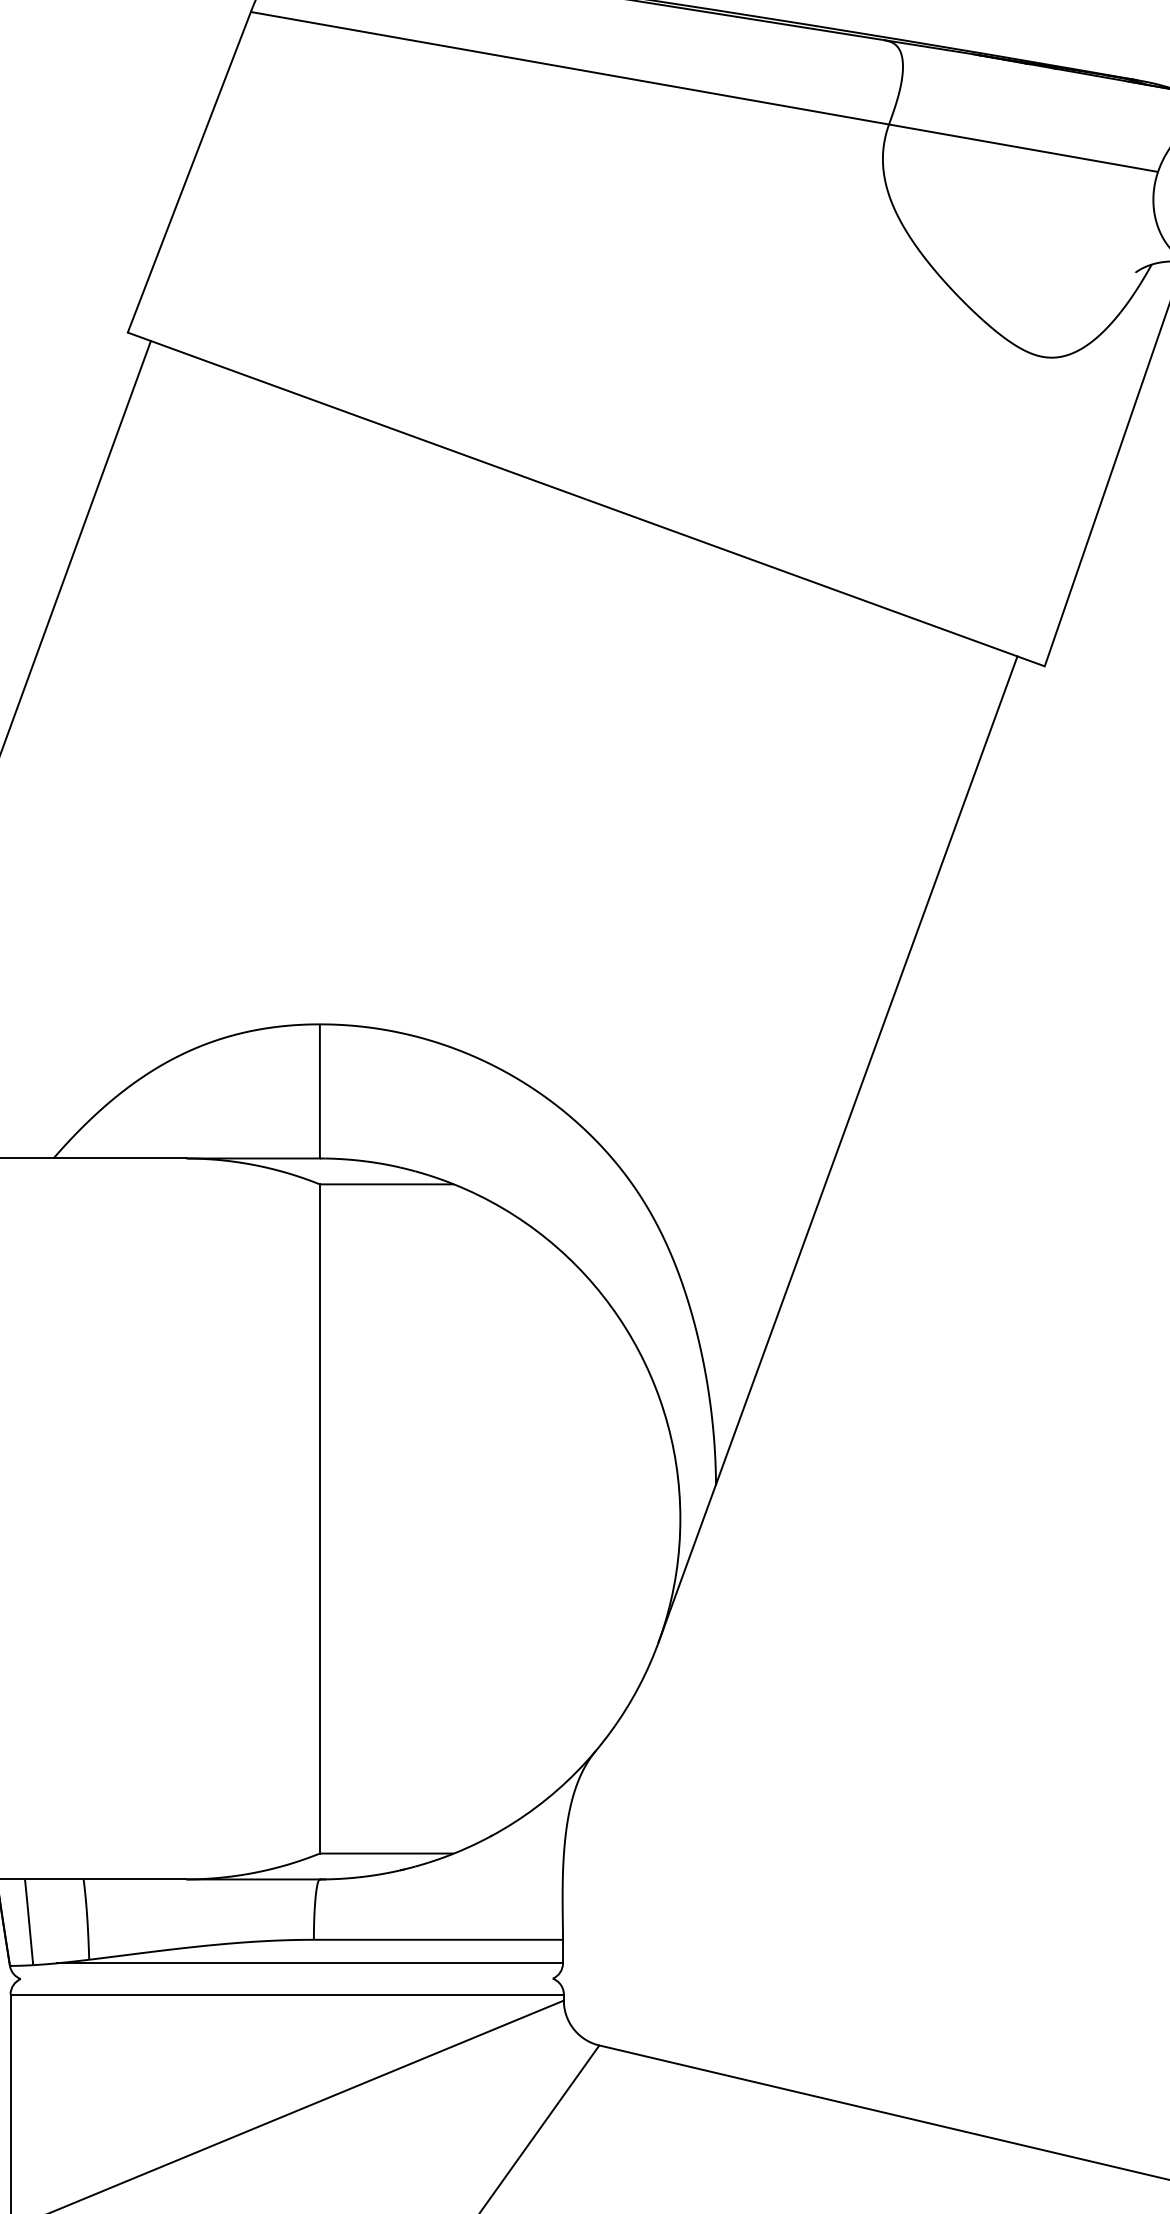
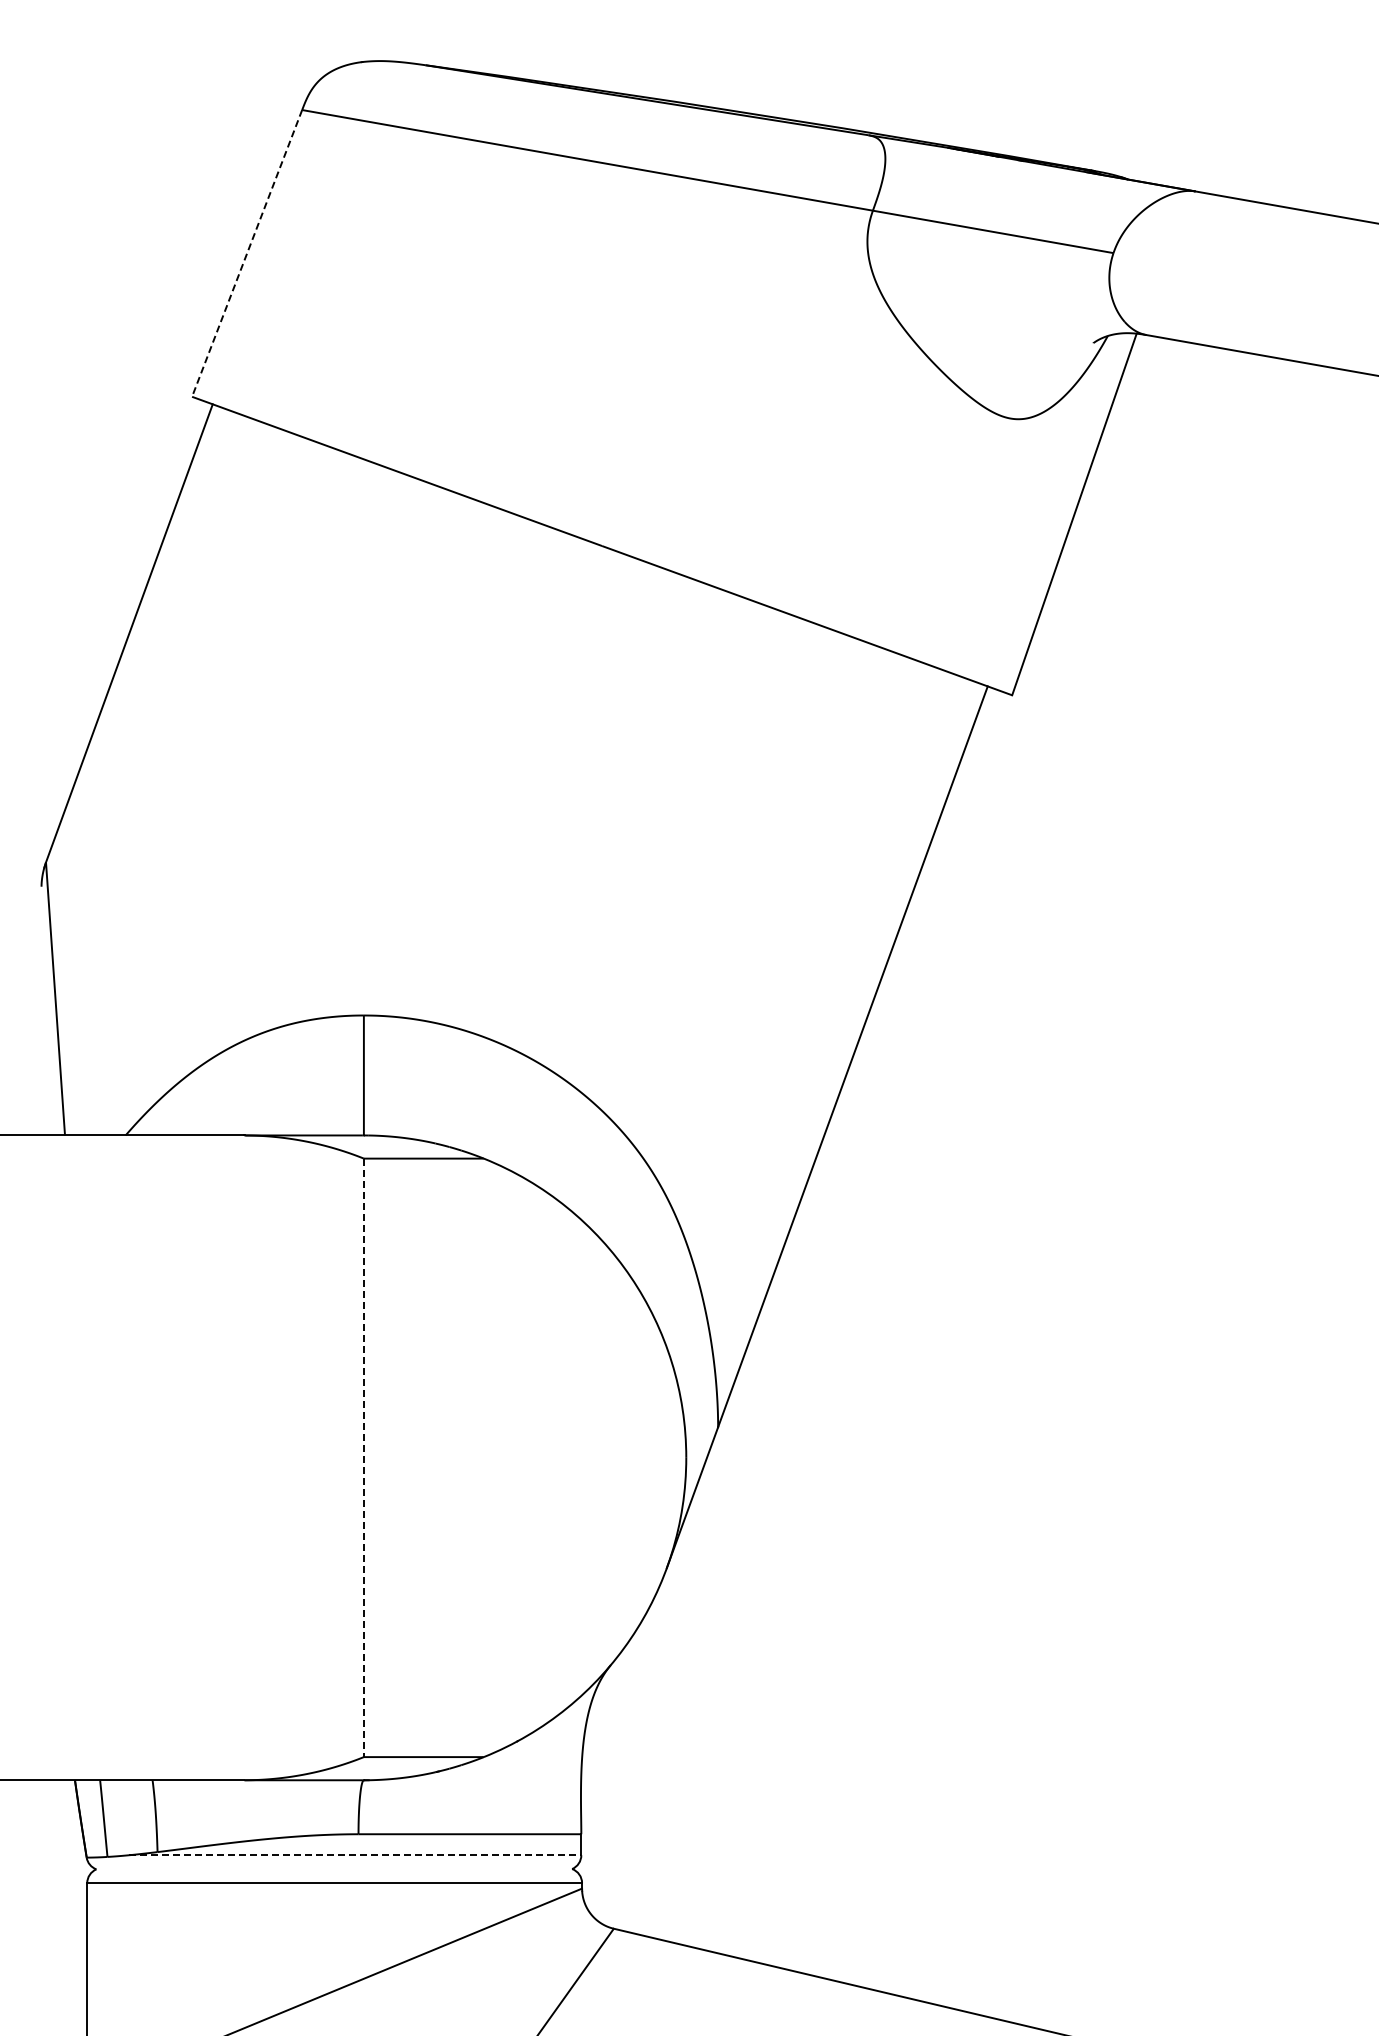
line: (189, 172) -> (247, 253), solid -> dashed
line: (319, 1519) -> (363, 1458), solid -> dashed
line: (310, 1963) -> (355, 1855), solid -> dashed

